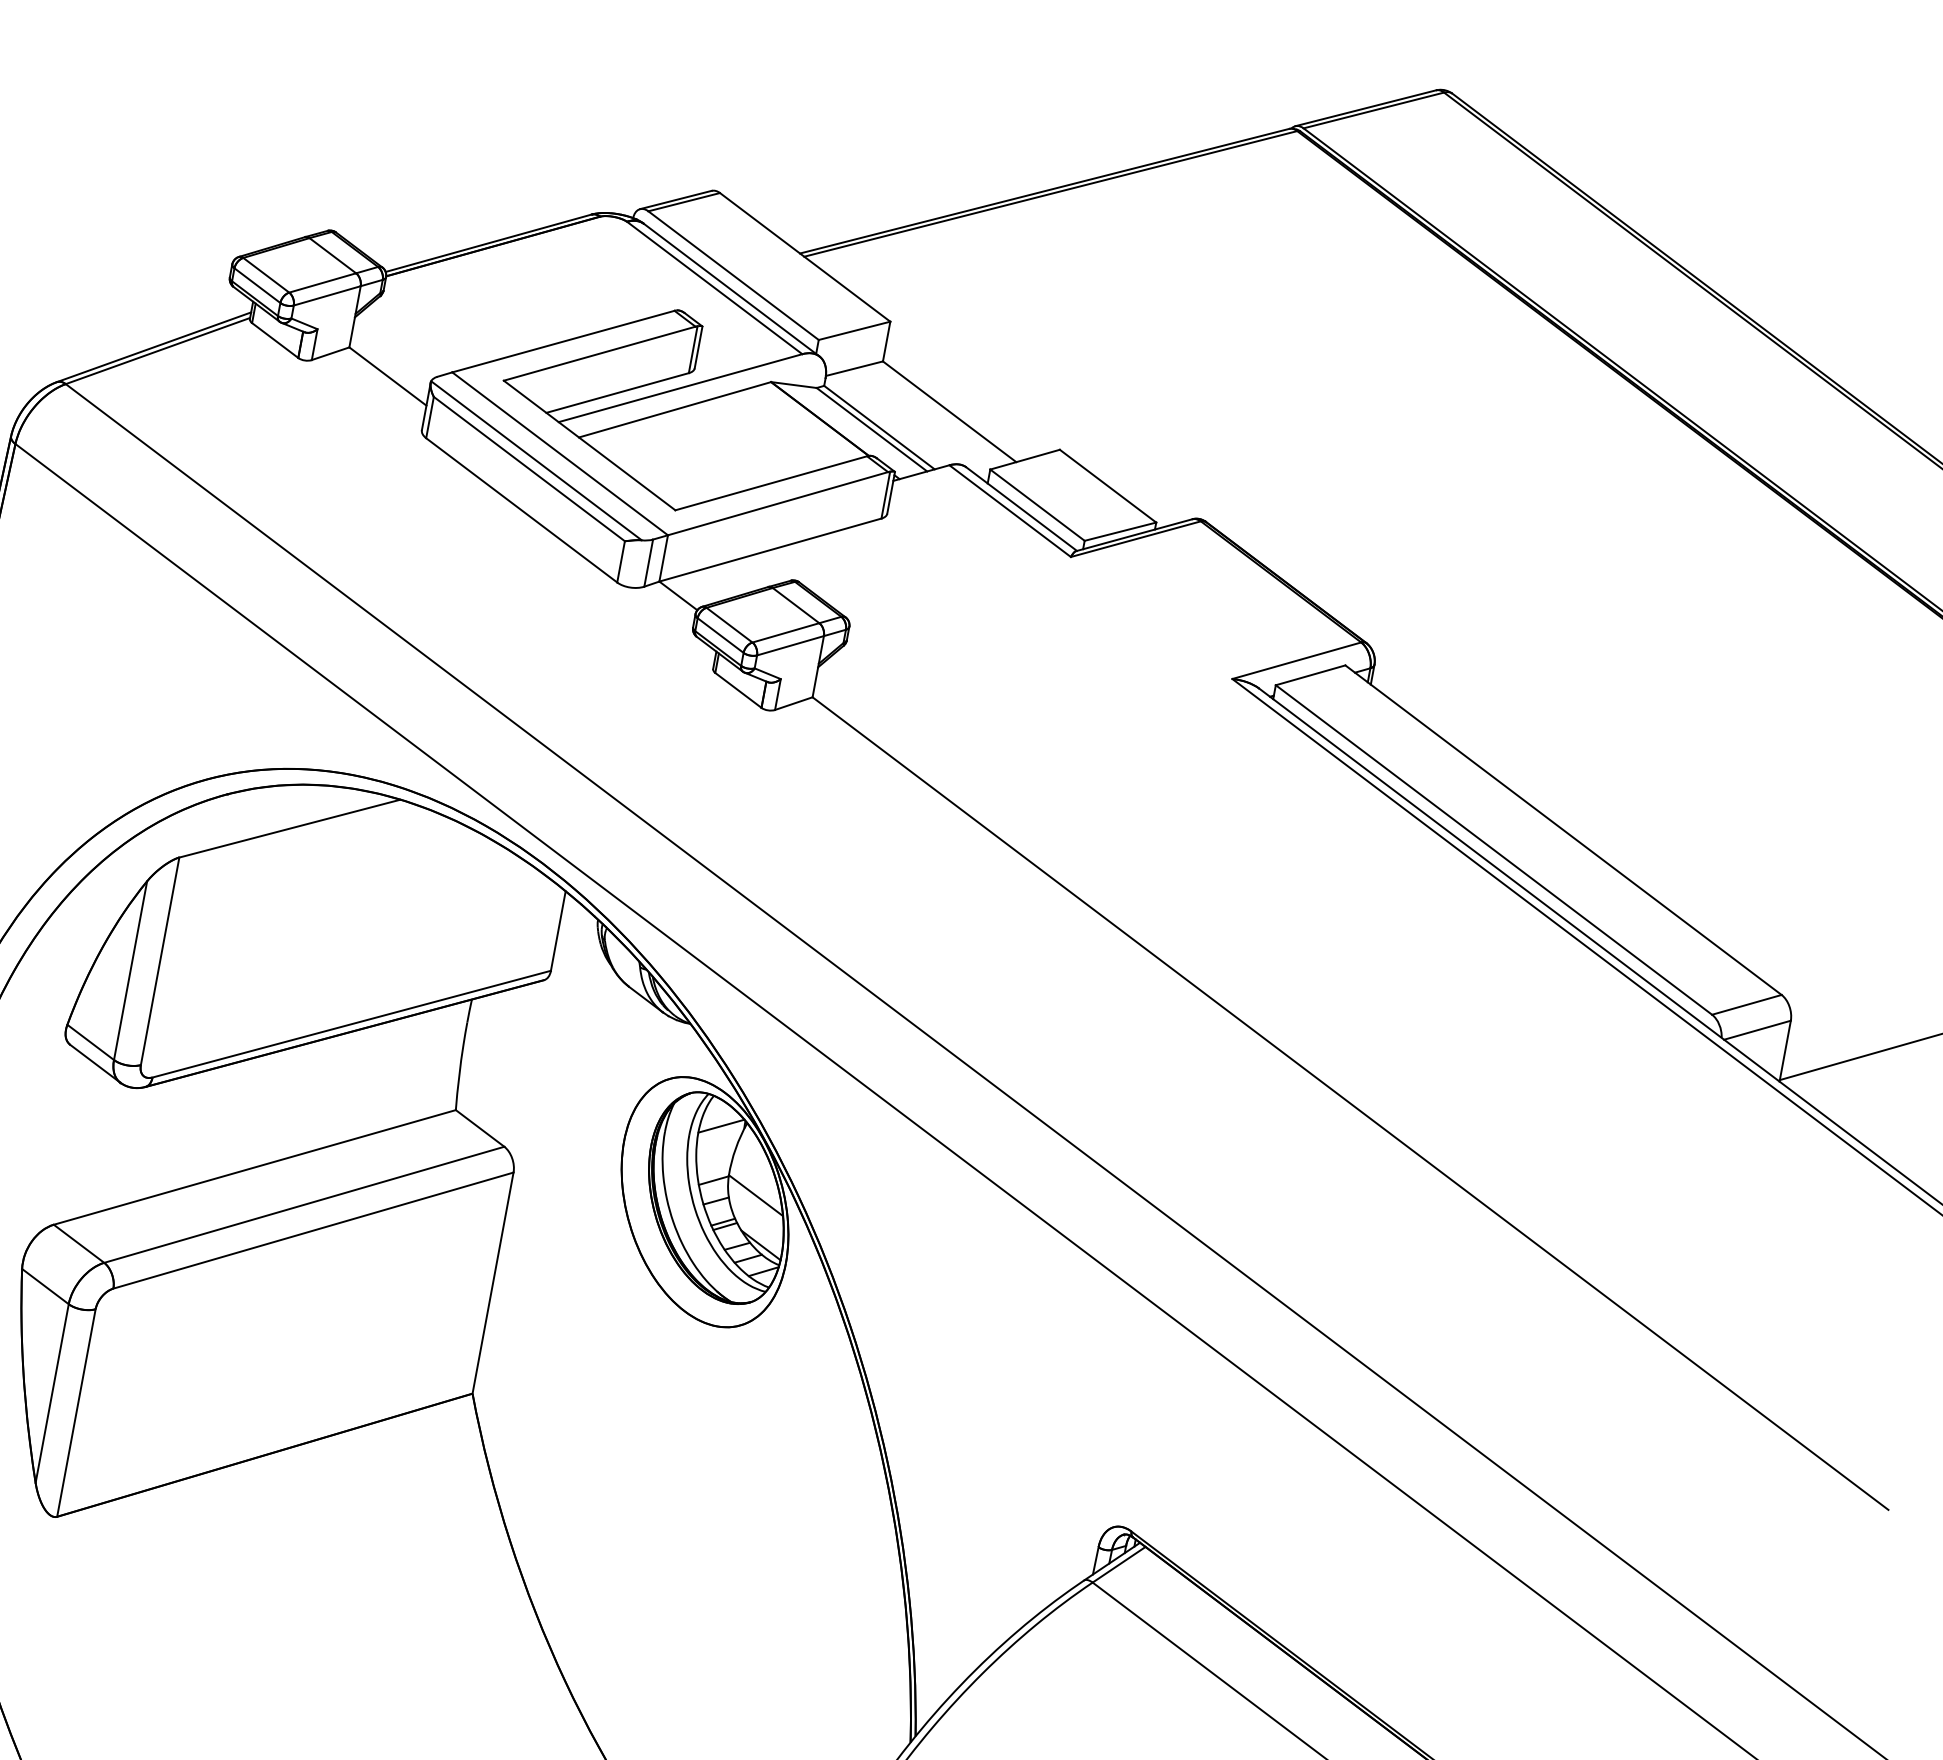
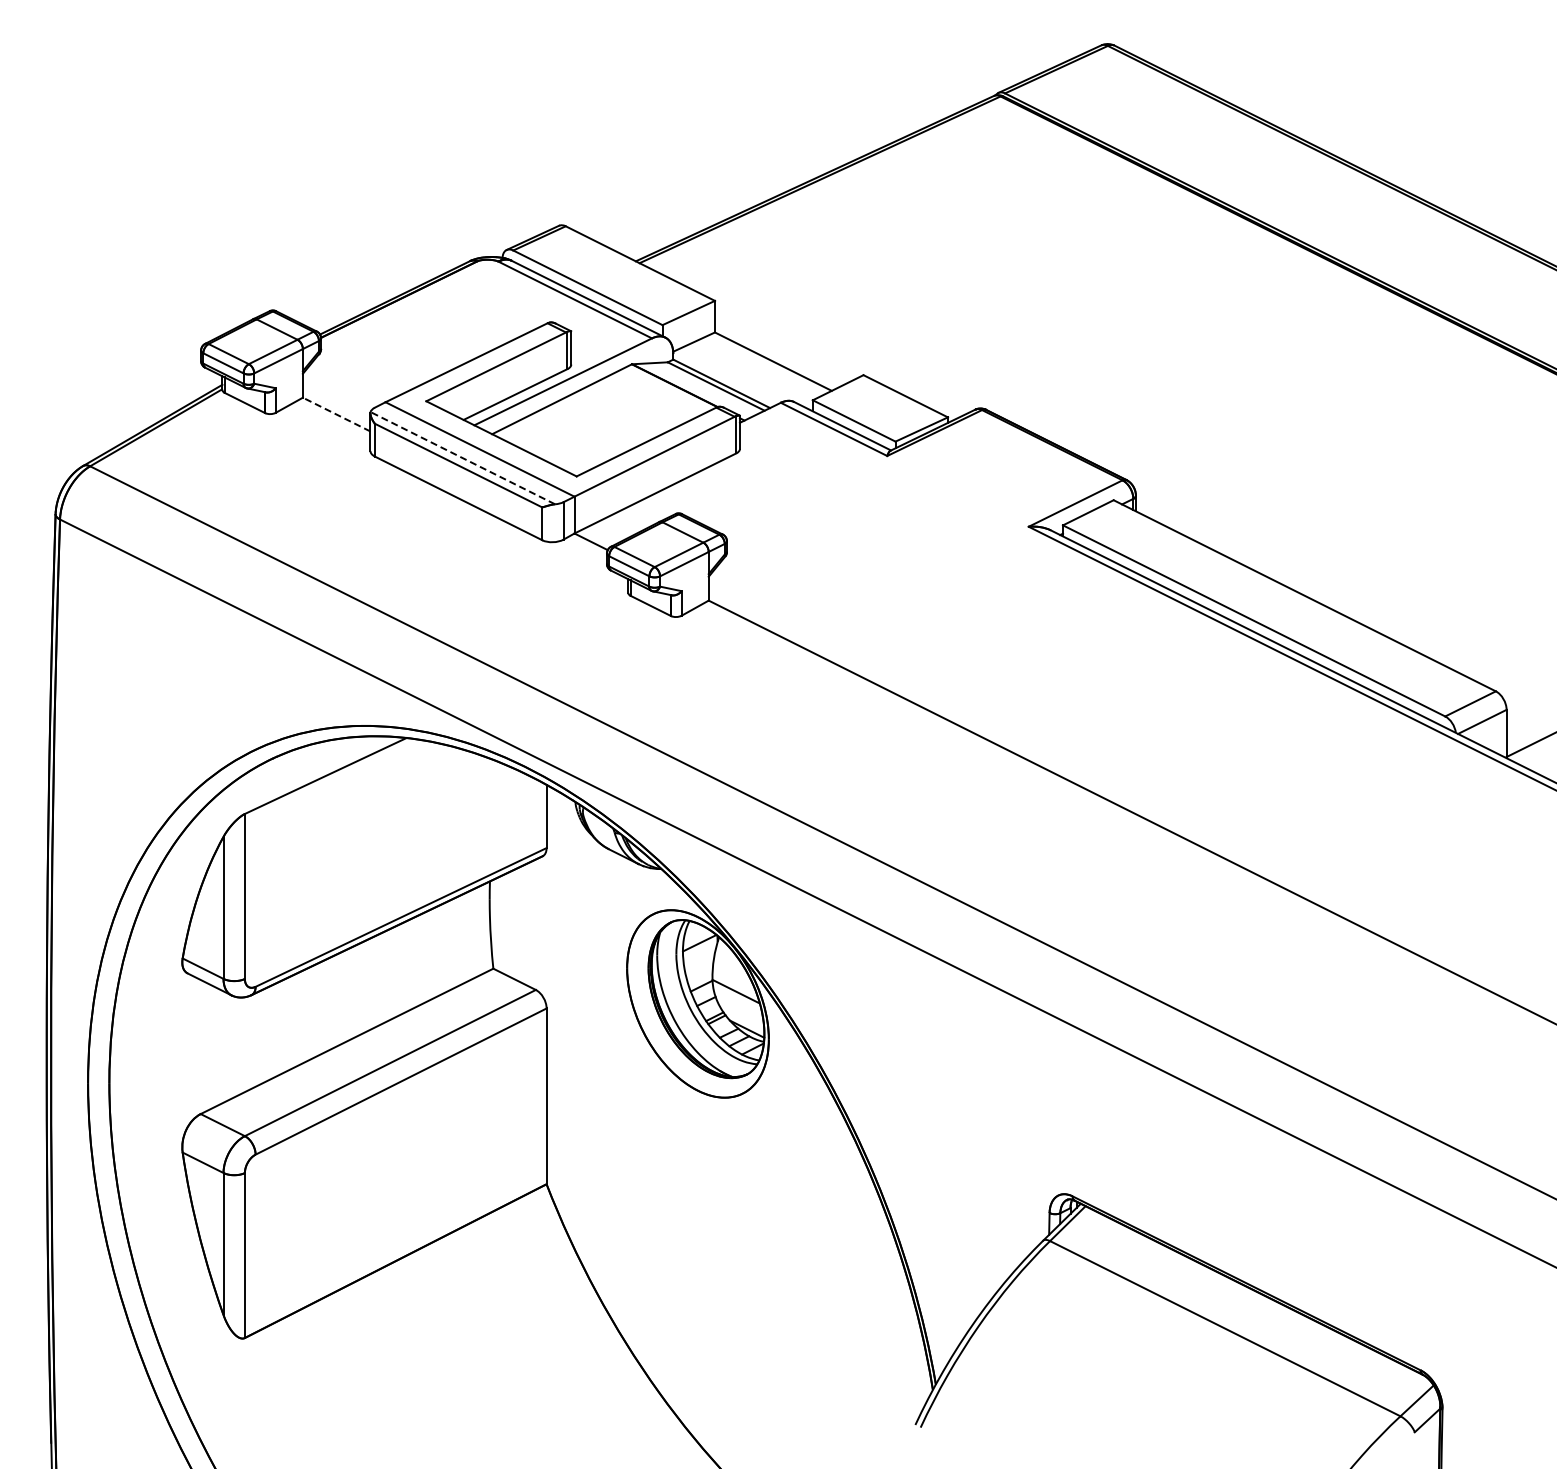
line: (387, 376) -> (336, 414), solid -> dashed
line: (536, 459) -> (462, 457), solid -> dashed

